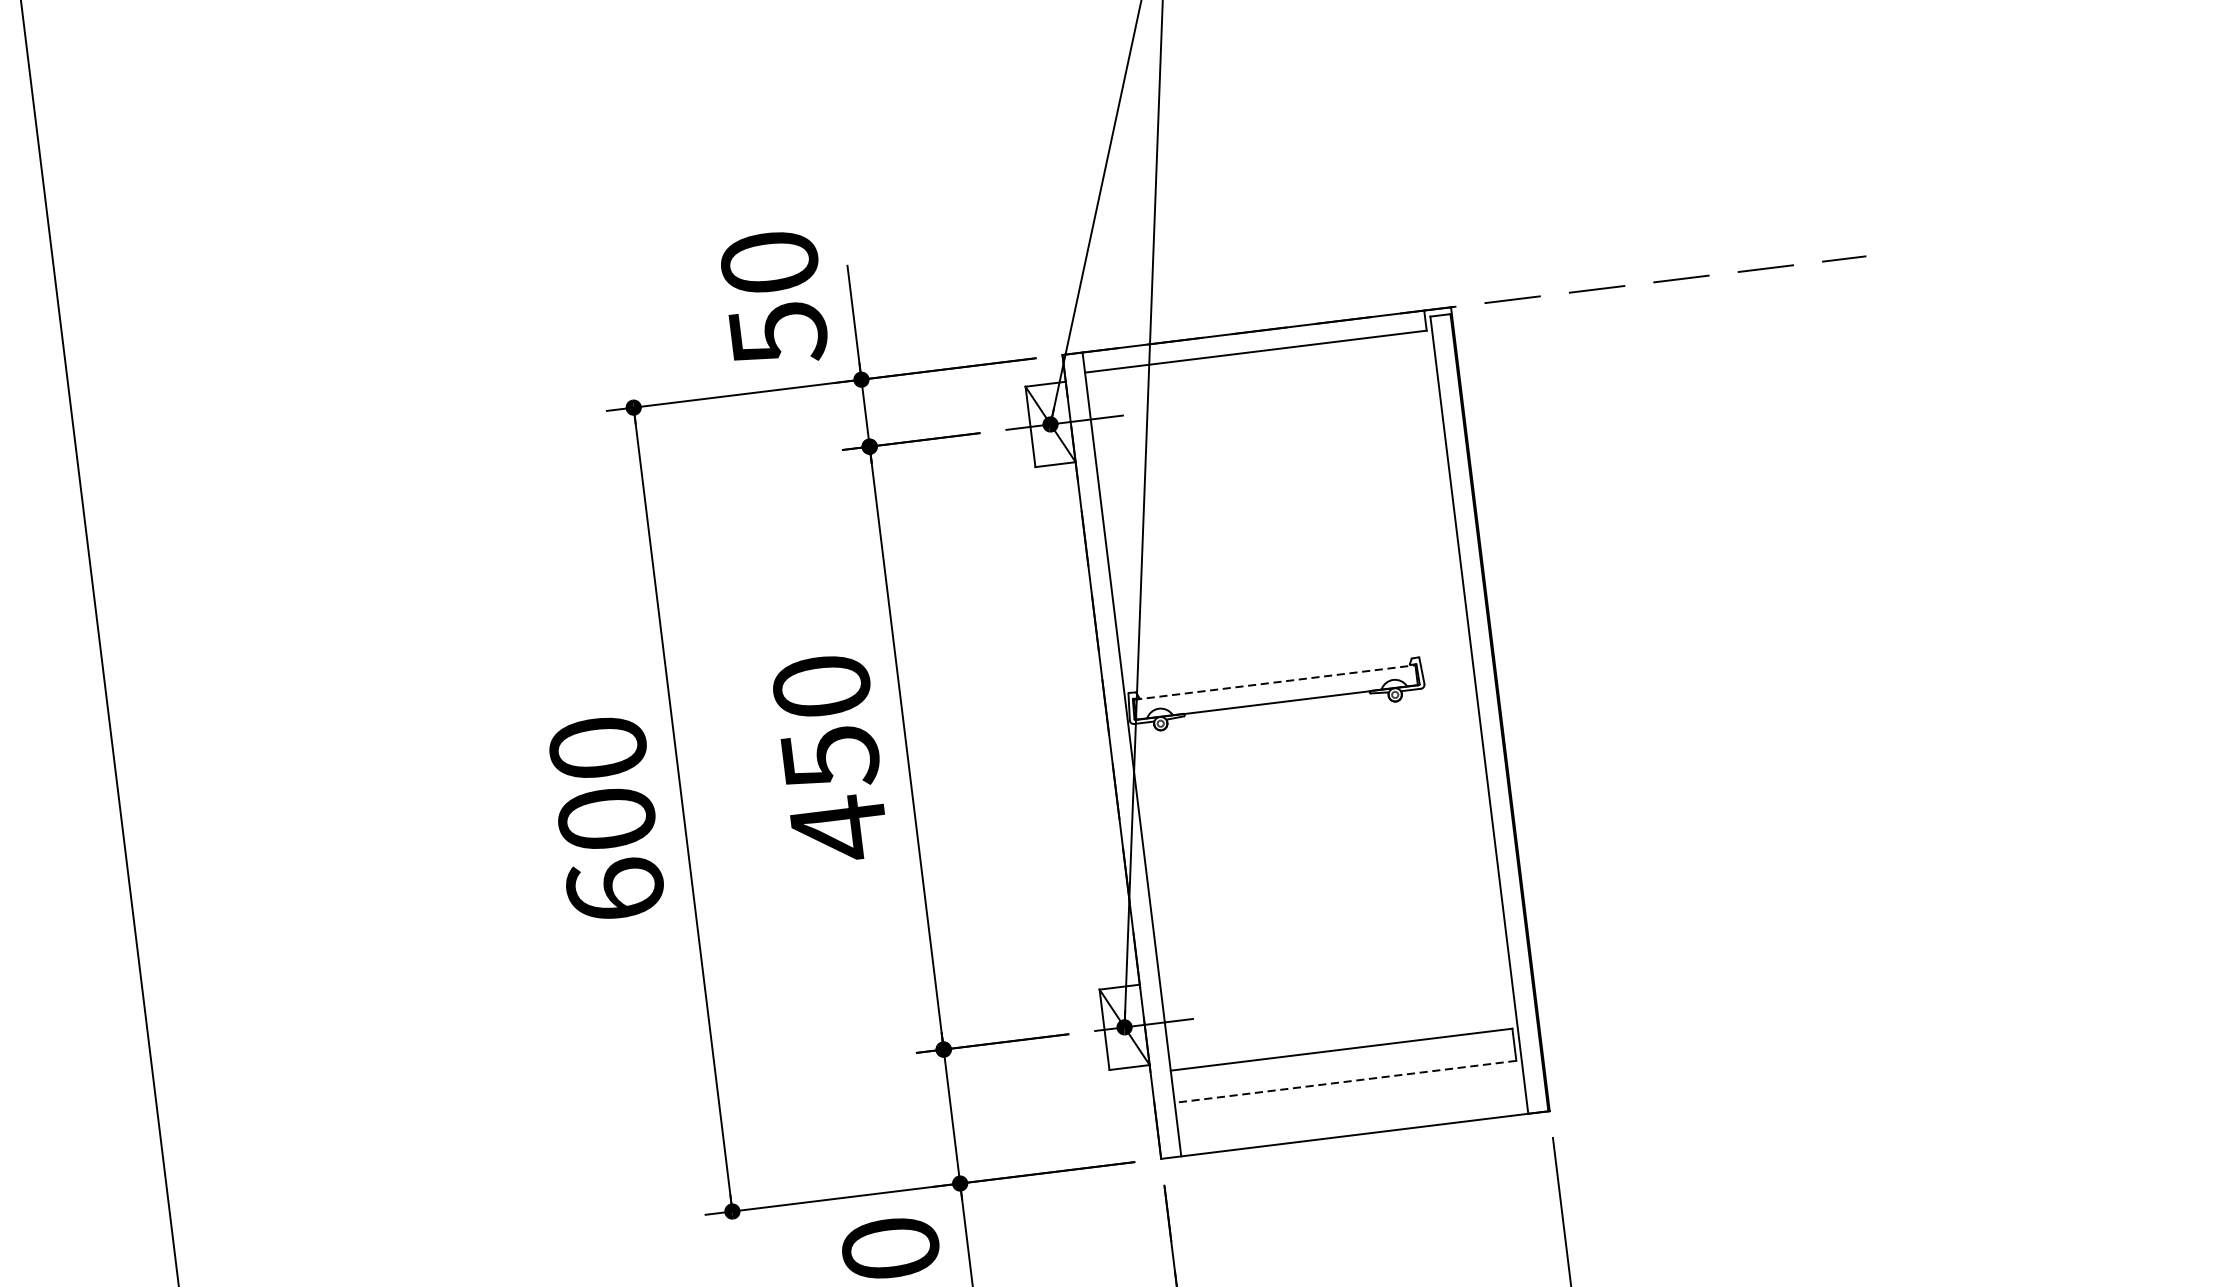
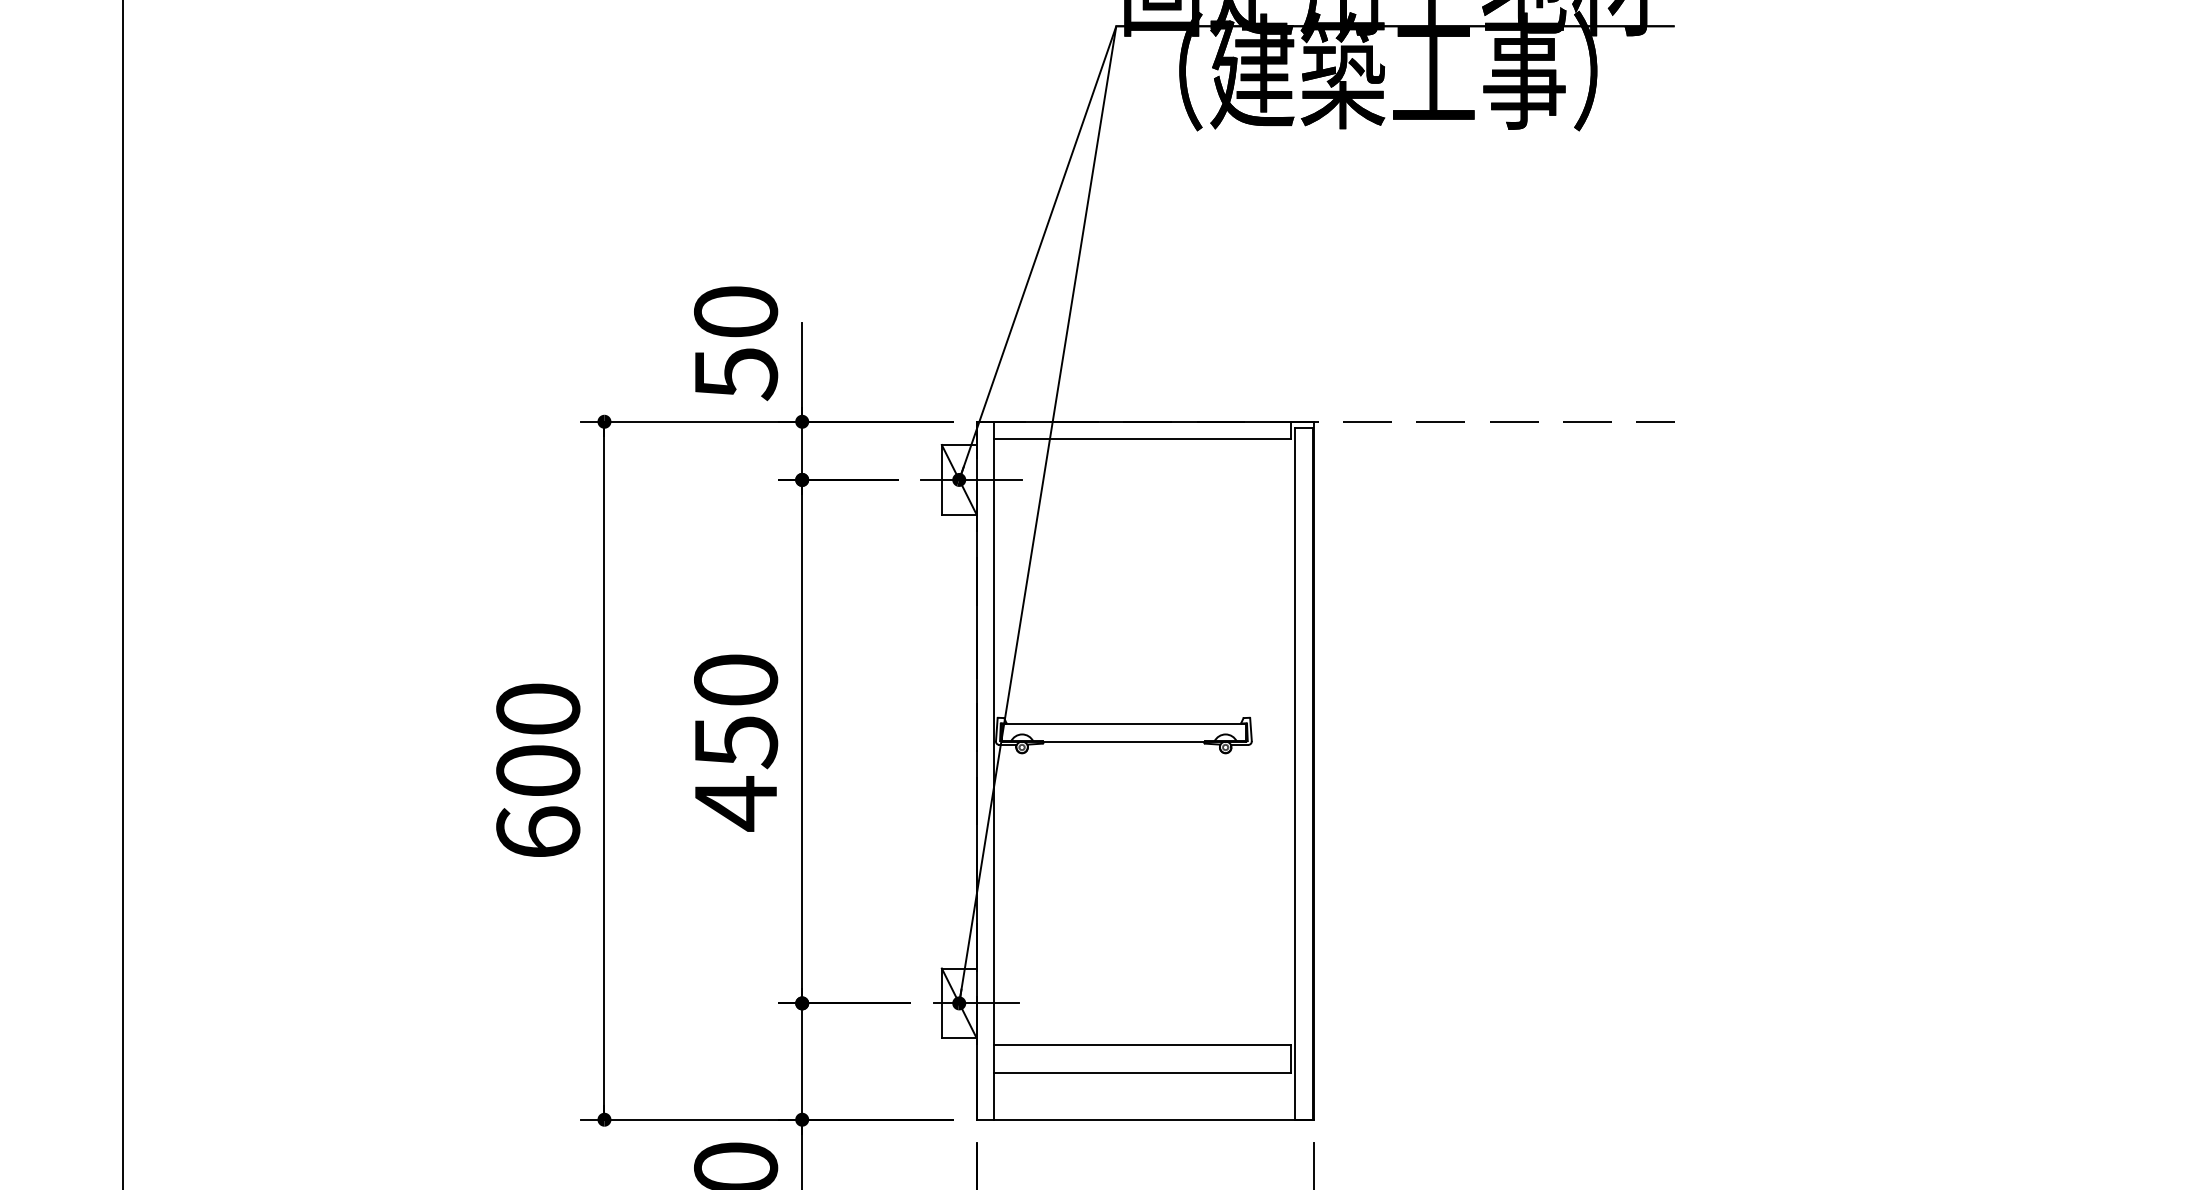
line: (1275, 682) -> (1124, 724), dashed -> solid
line: (1345, 1082) -> (1142, 1073), dashed -> solid

